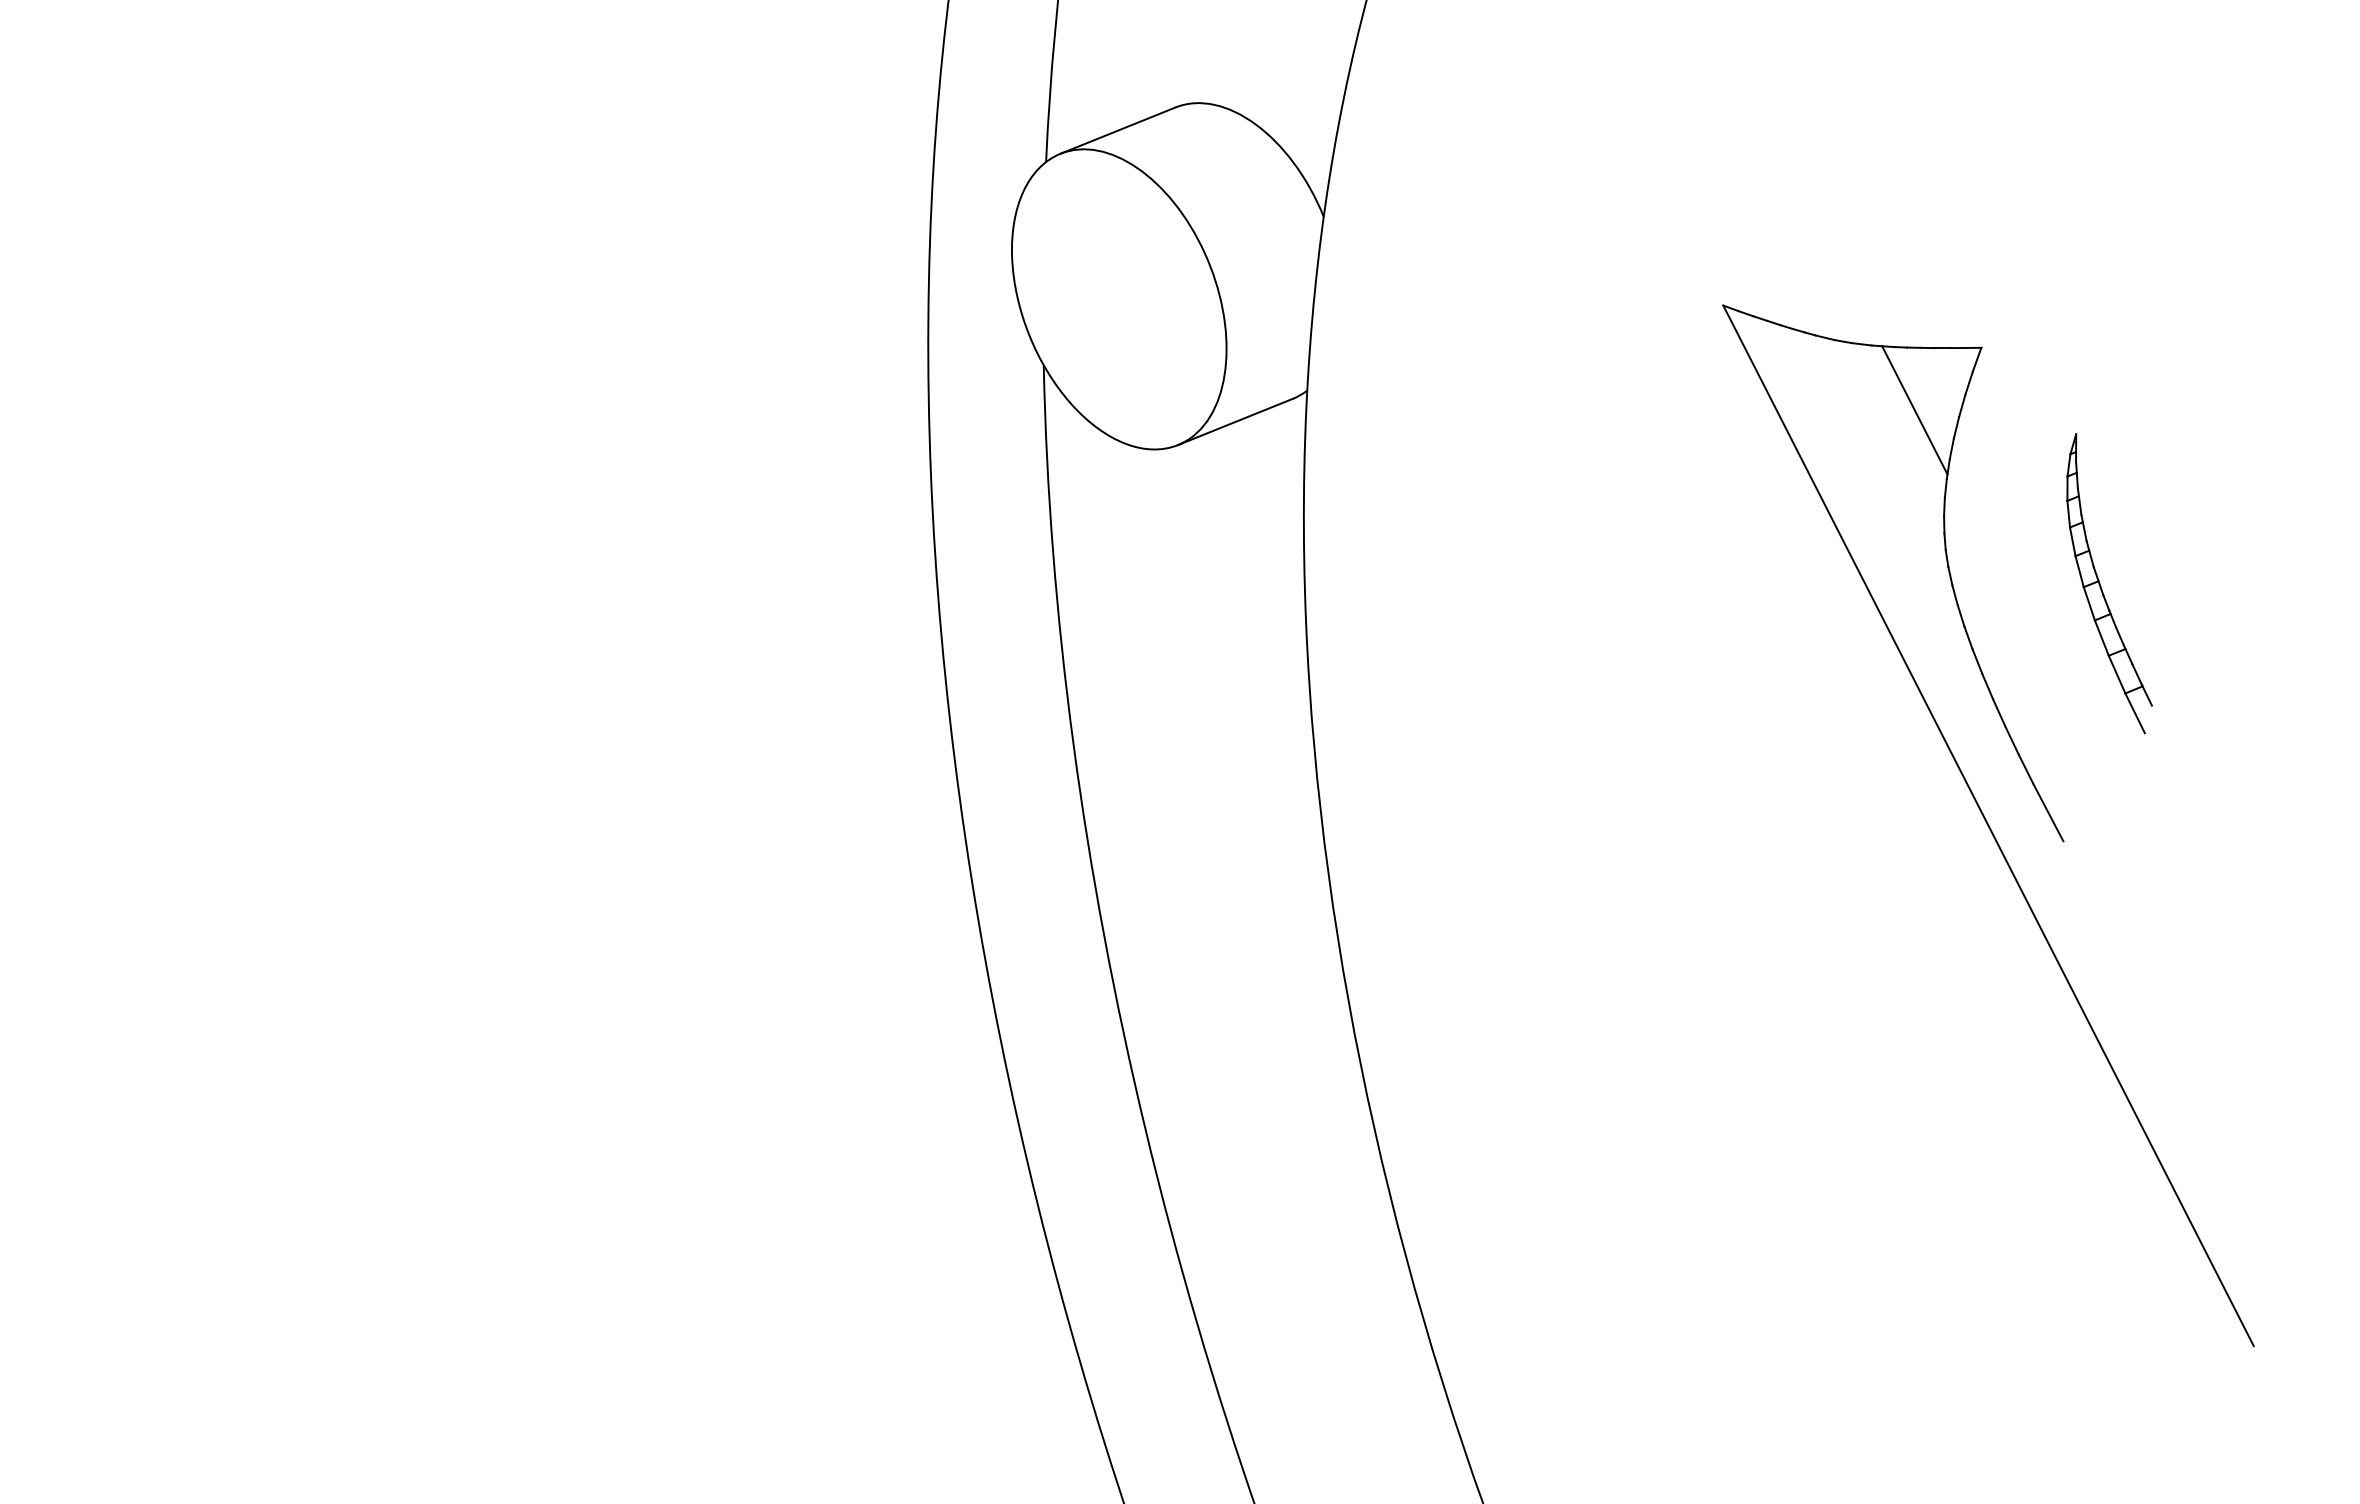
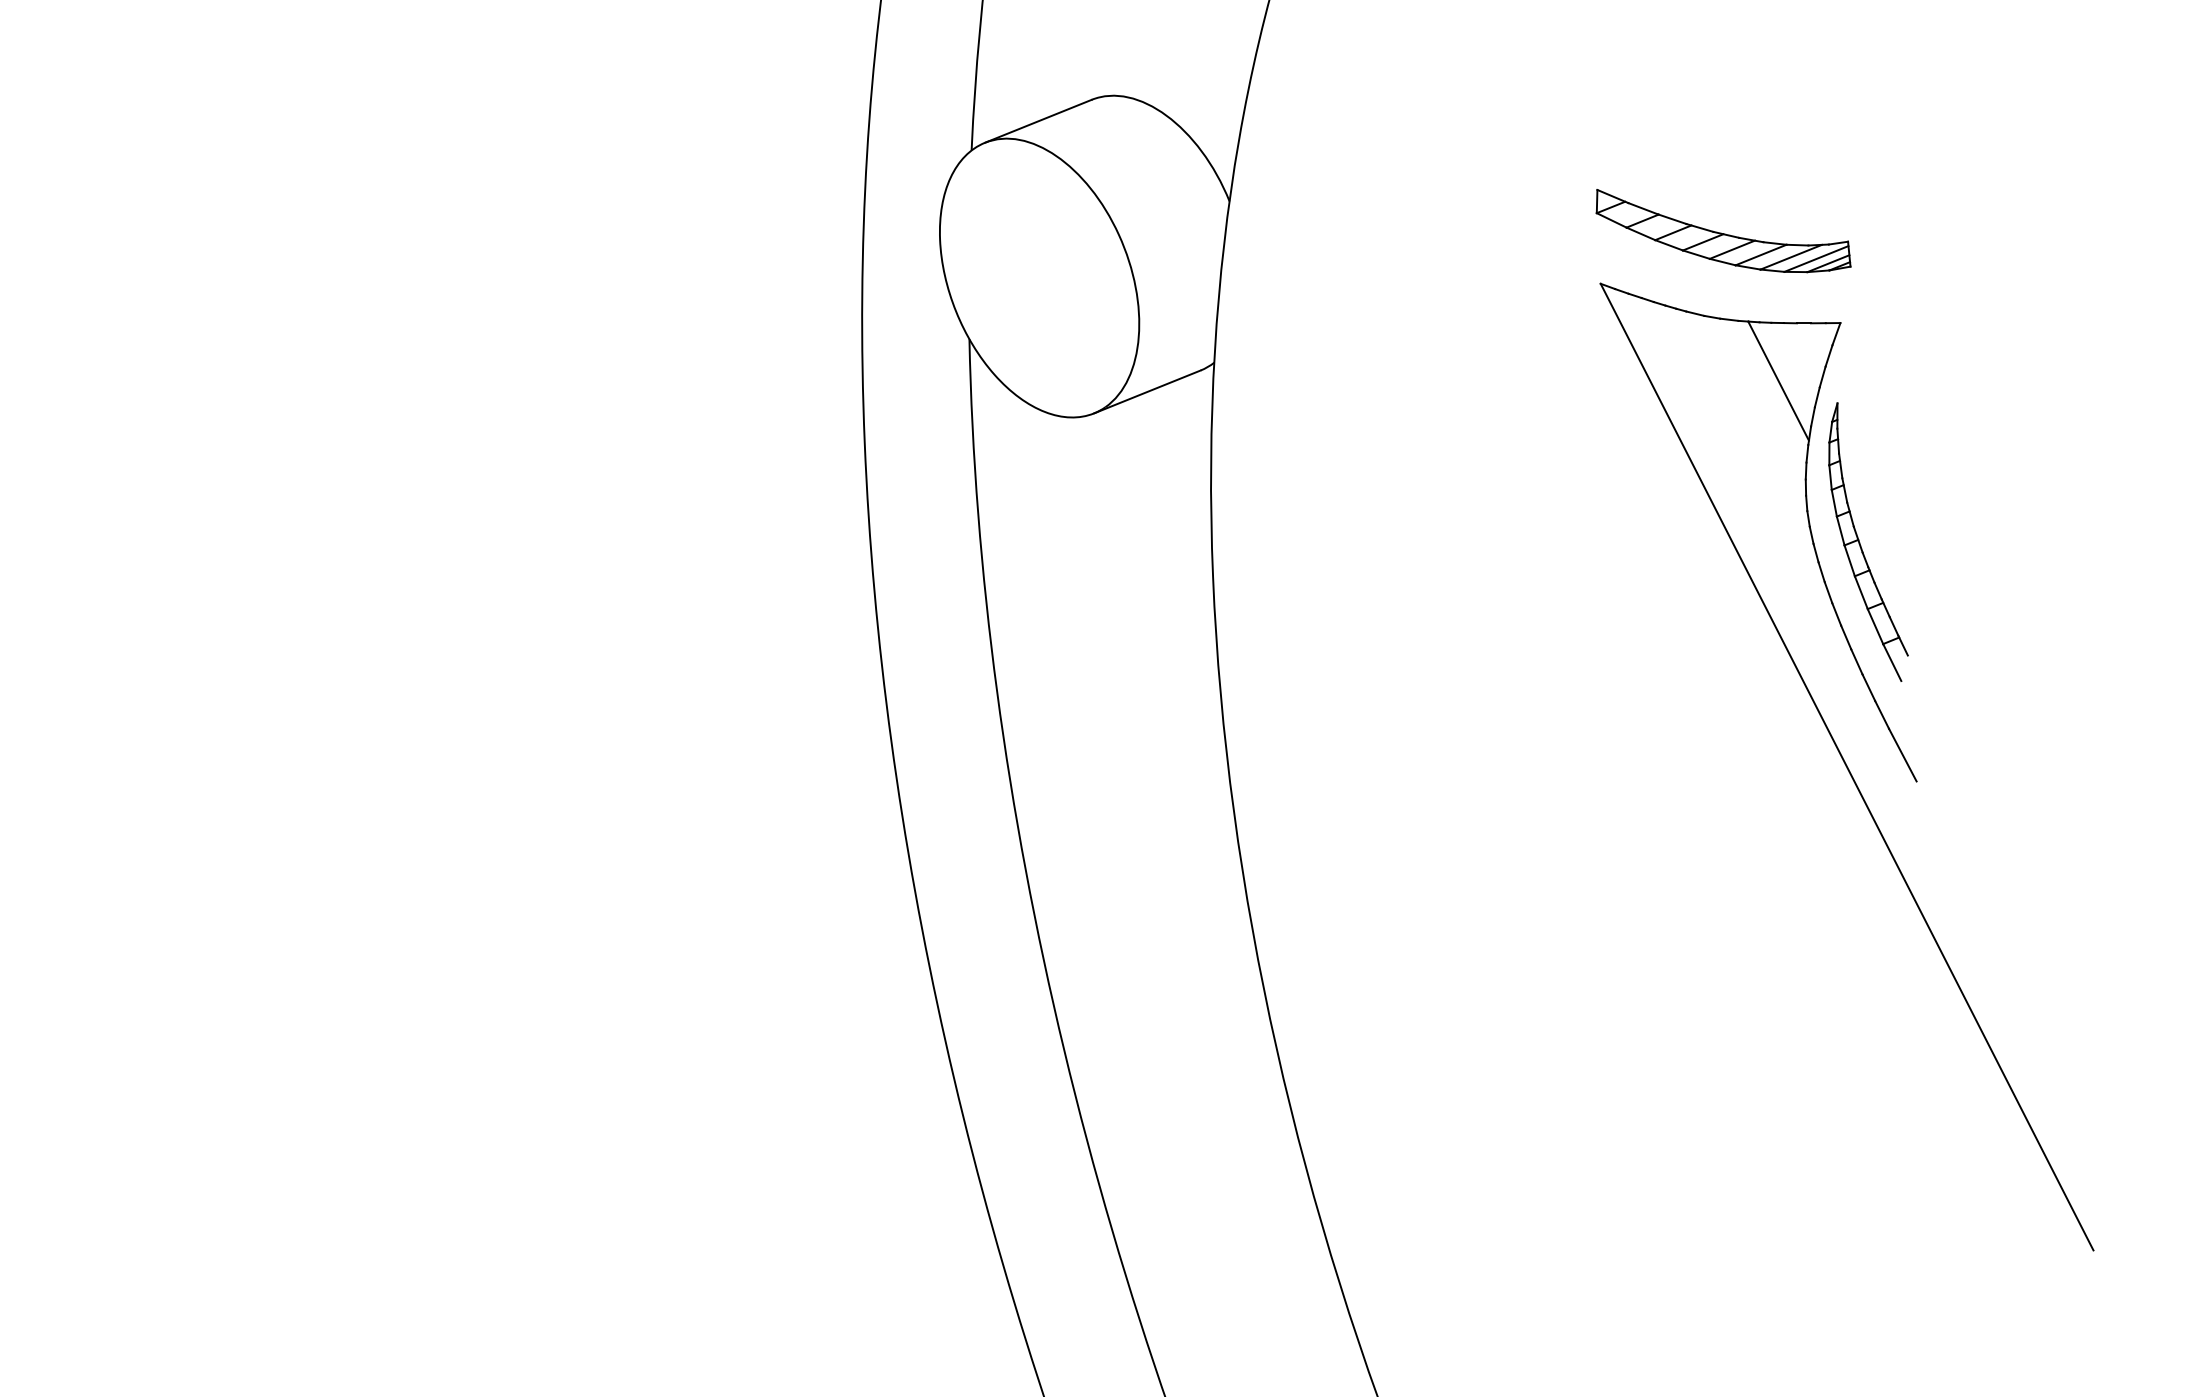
part: (1855, 249) -> (1723, 231), added
part: (2100, 584) -> (1860, 542), moved

